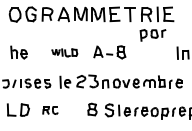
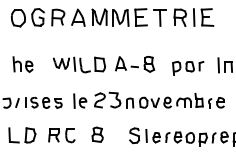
part: (153, 35) -> (188, 68), moved
part: (64, 52) -> (79, 64), size x1.67
part: (92, 109) -> (97, 134), moved
part: (50, 110) -> (61, 135), size x1.43

